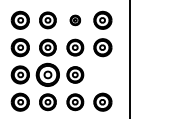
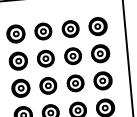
part: (75, 20) -> (70, 29), size x1.67
part: (47, 74) -> (47, 85), size x0.71
part: (102, 74) -> (102, 80), added

